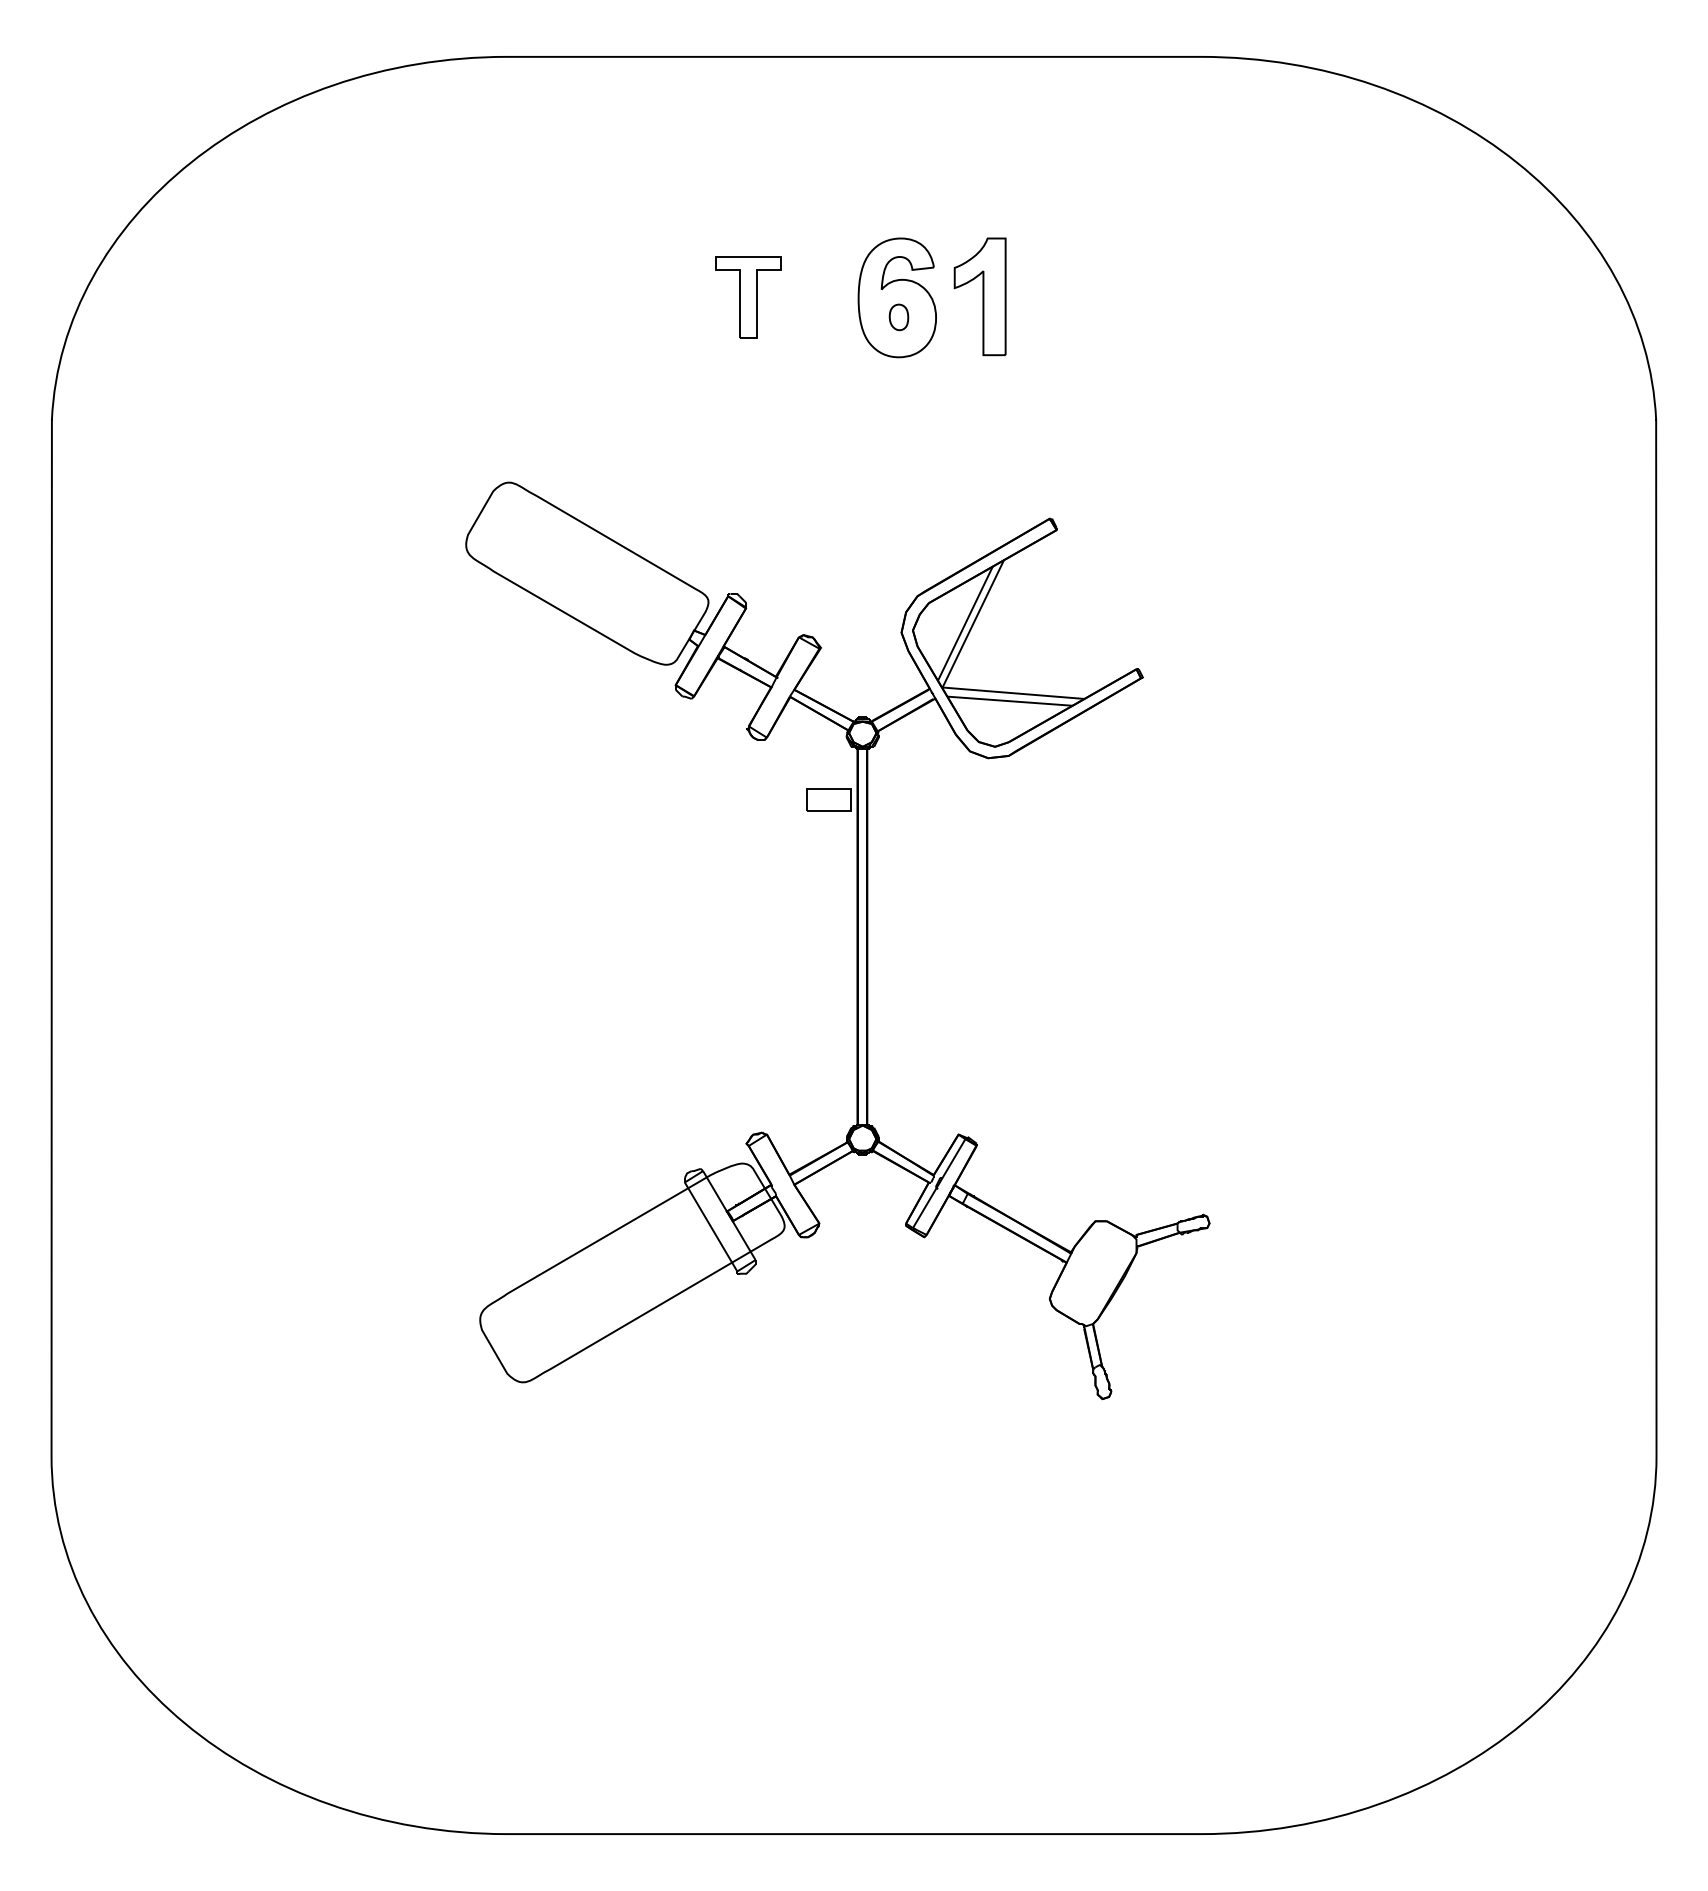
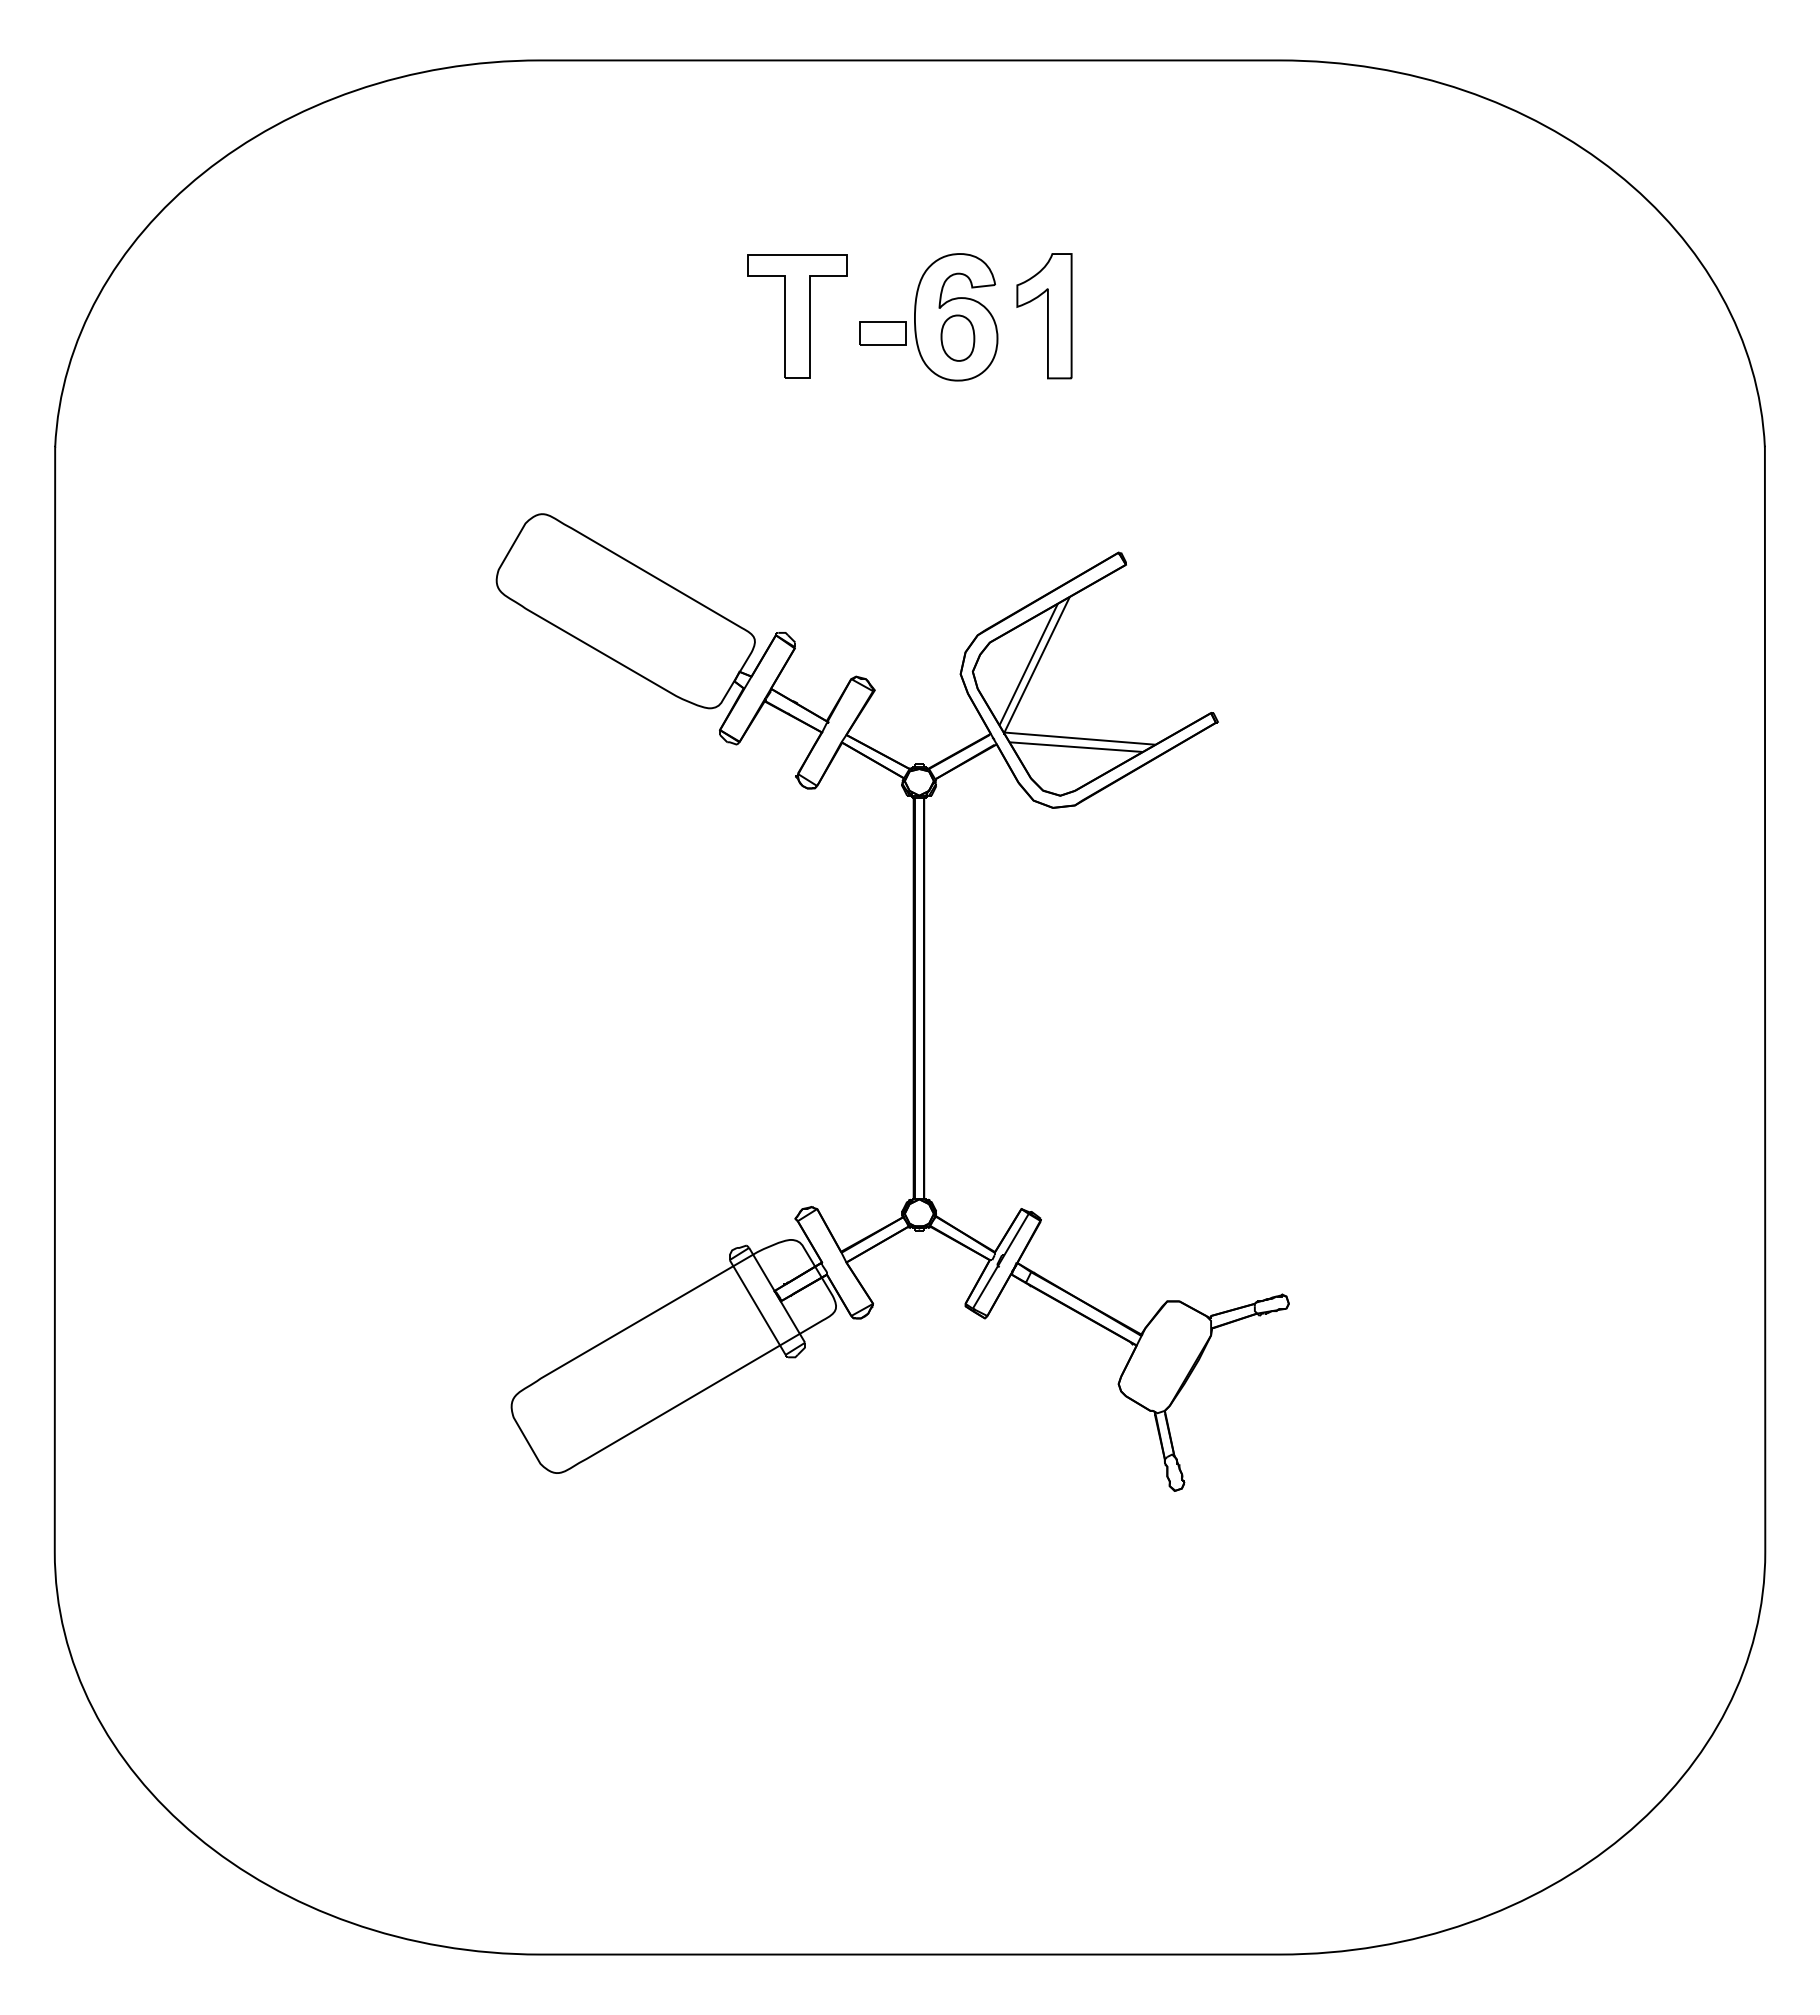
part: (748, 297) -> (797, 316), size x1.43
part: (898, 316) -> (957, 337), size x1.67
part: (828, 800) -> (882, 333), moved

